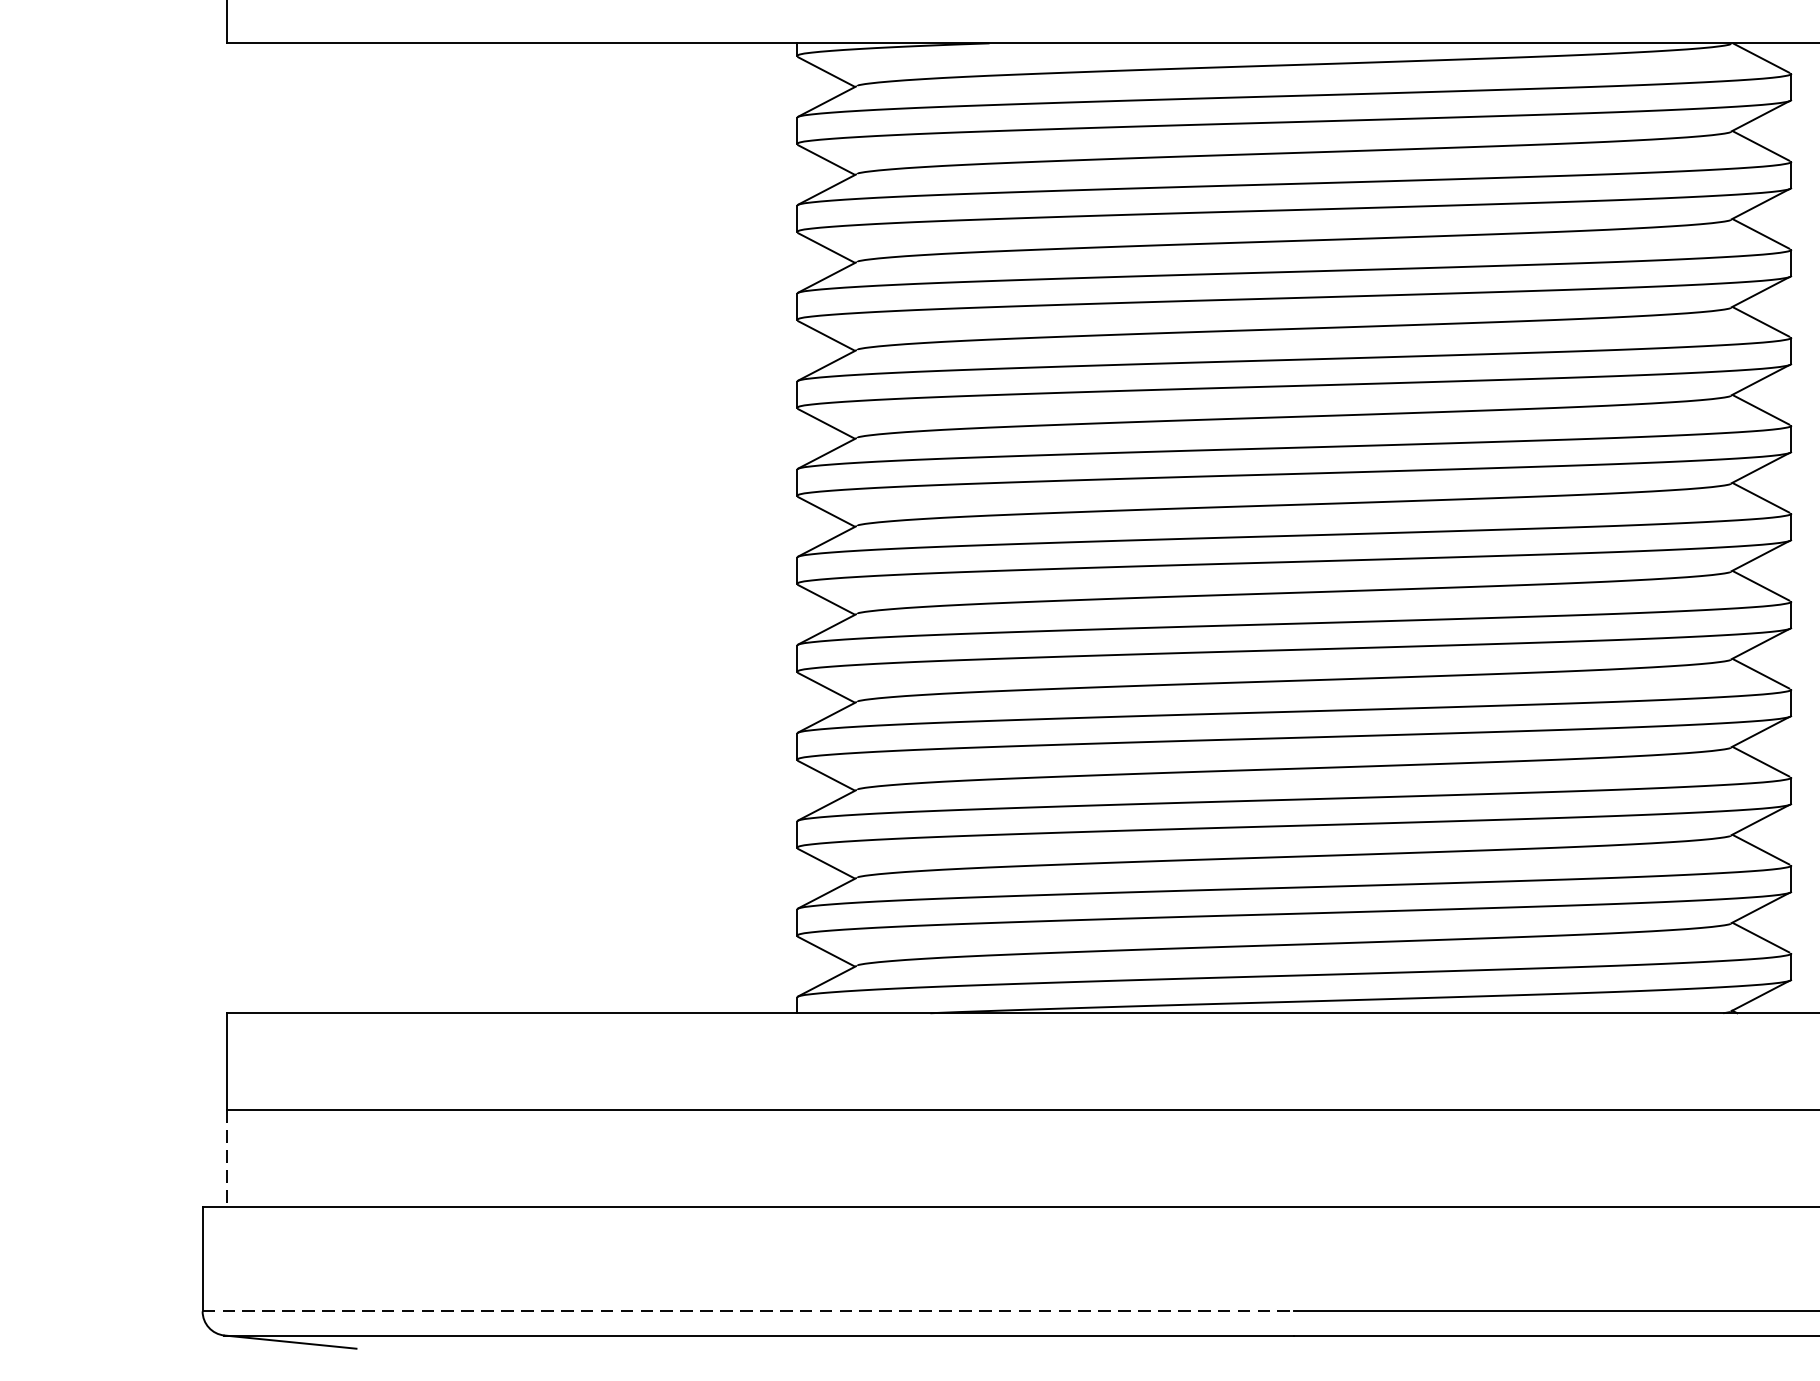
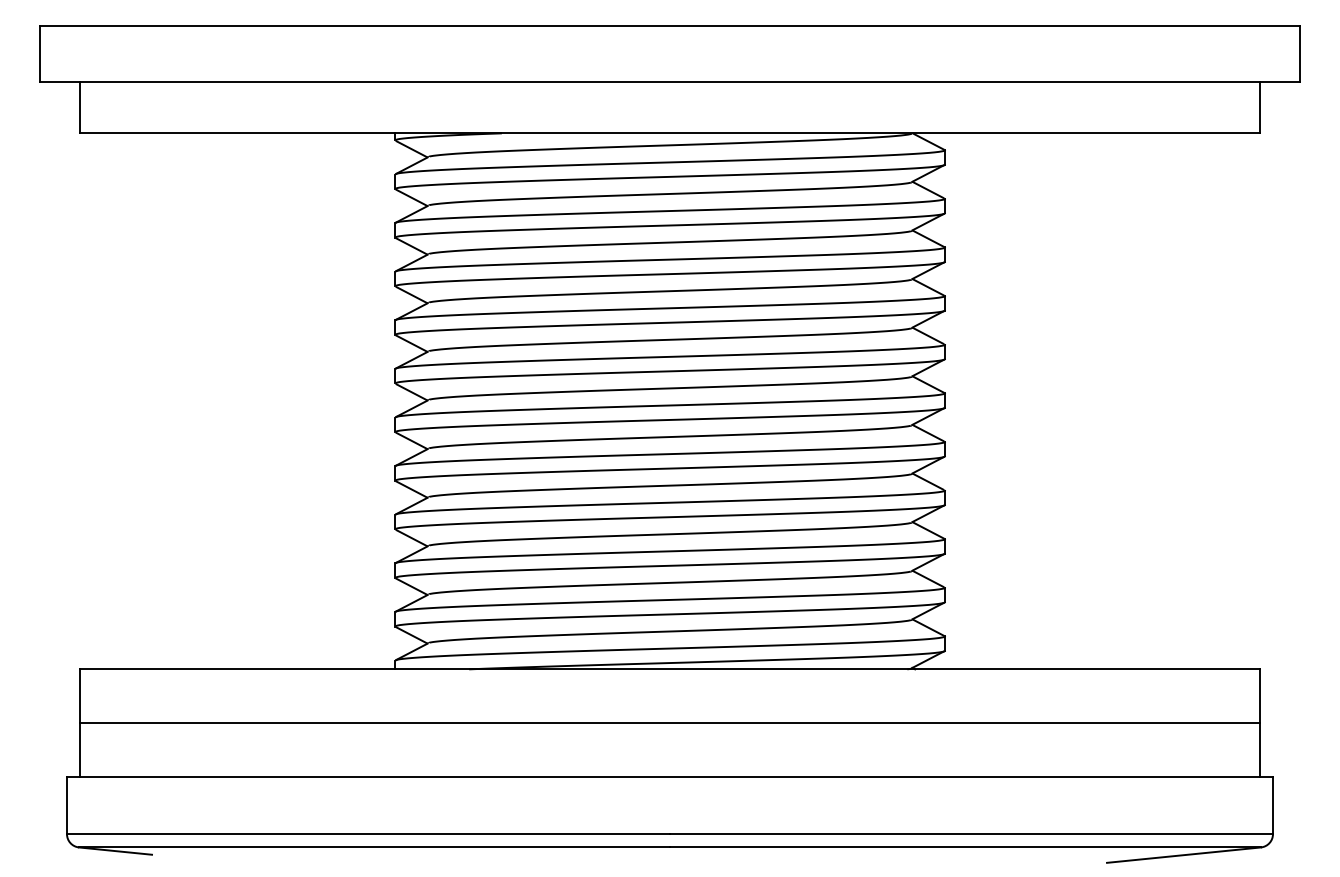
line: (227, 1158) -> (80, 749), dashed -> solid
line: (748, 1312) -> (368, 834), dashed -> solid

